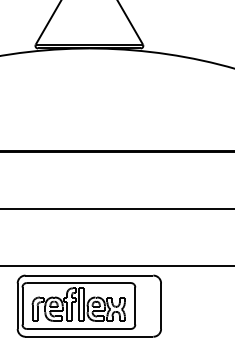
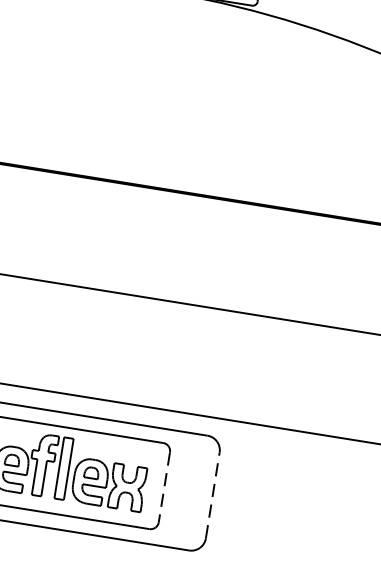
line: (135, 306) -> (164, 488), solid -> dashed
line: (161, 306) -> (213, 496), solid -> dashed

